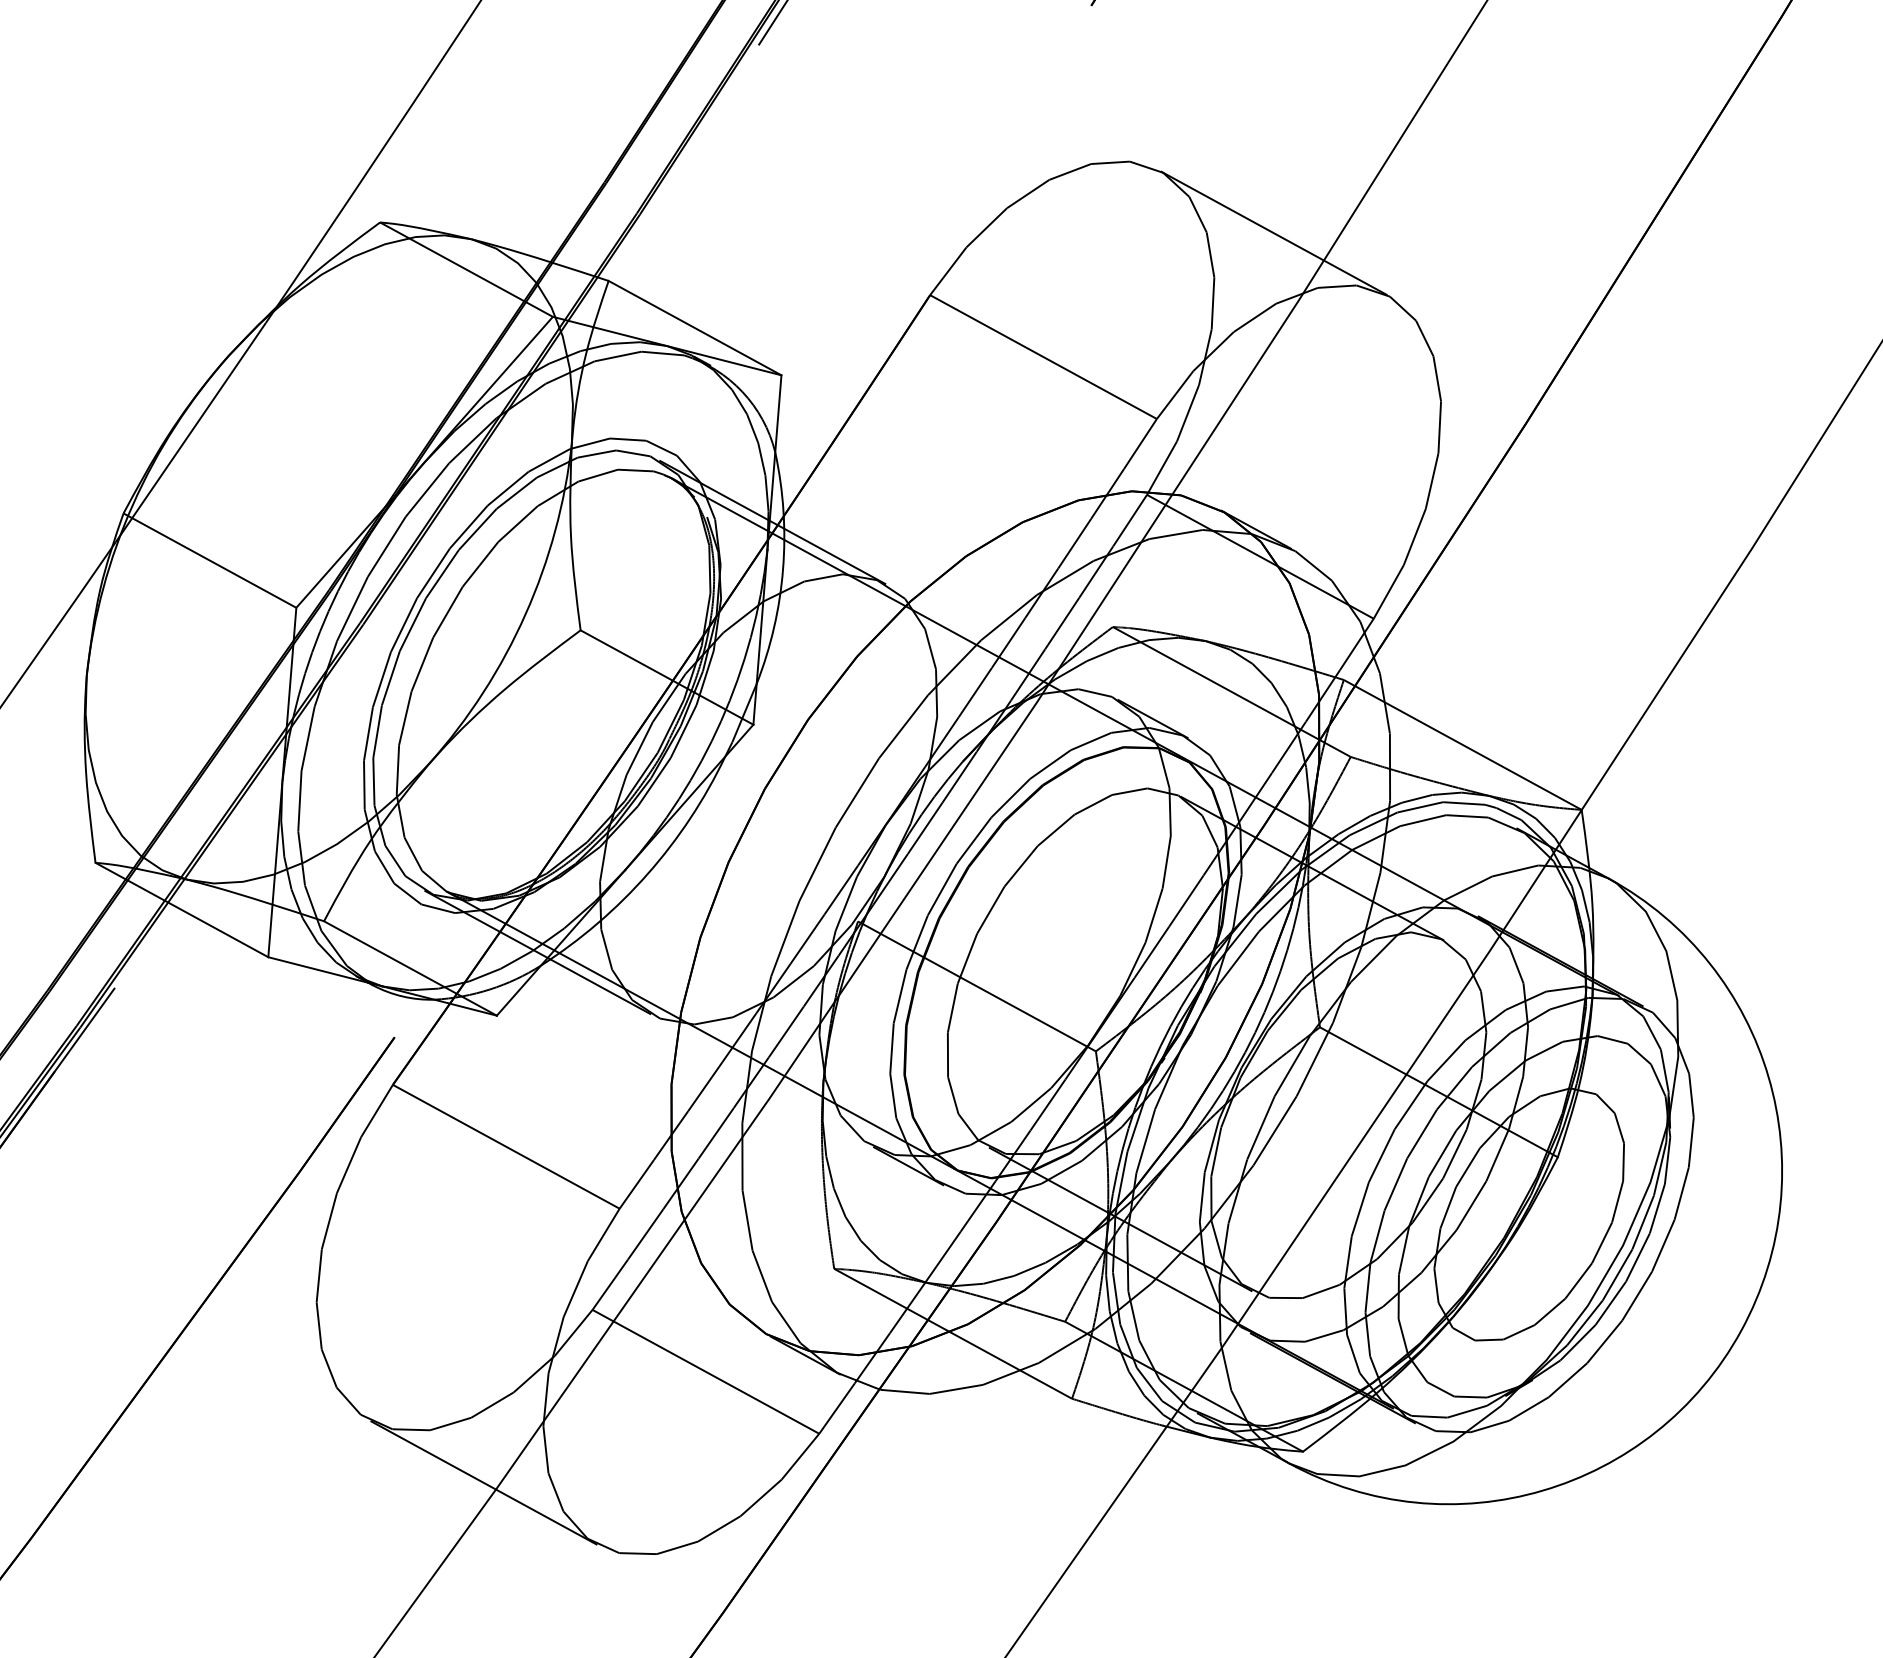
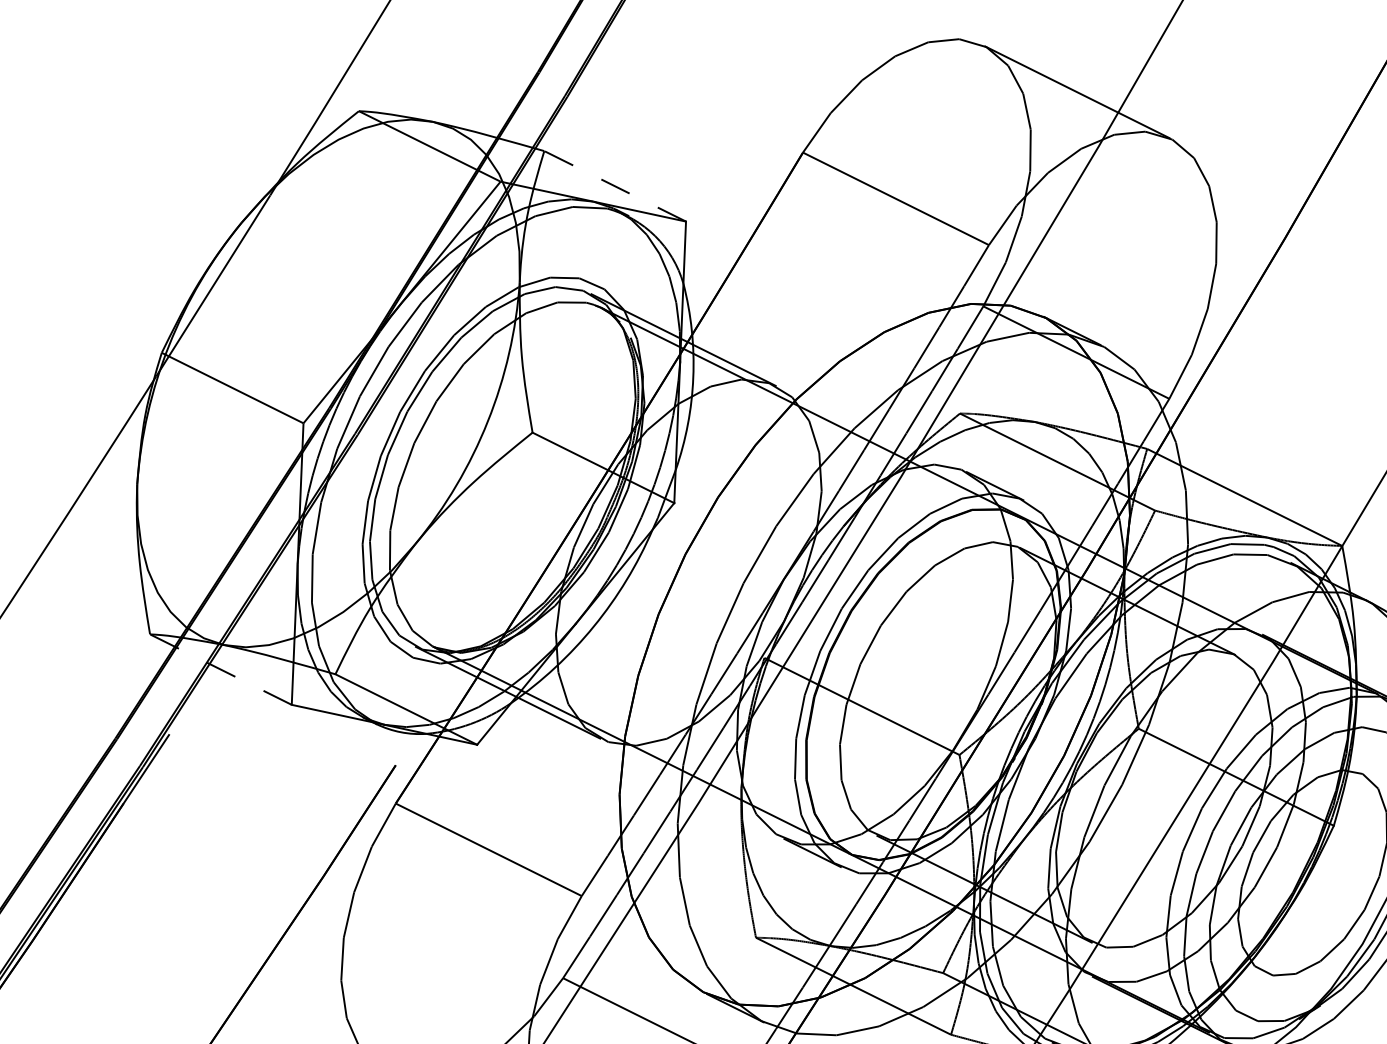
line: (694, 327) -> (614, 185), solid -> dashed
line: (181, 909) -> (220, 669), solid -> dashed

